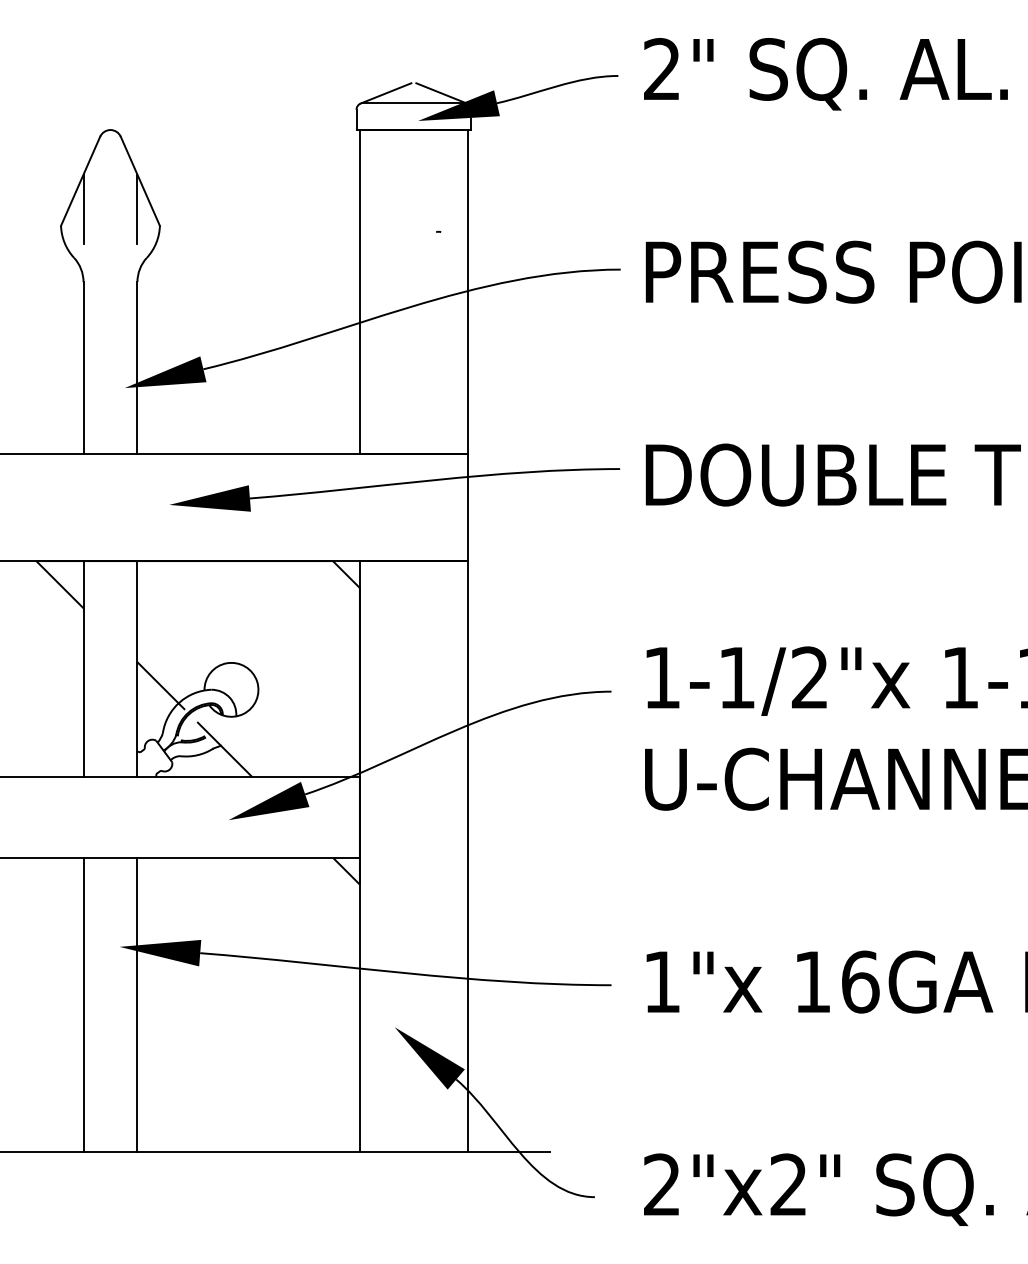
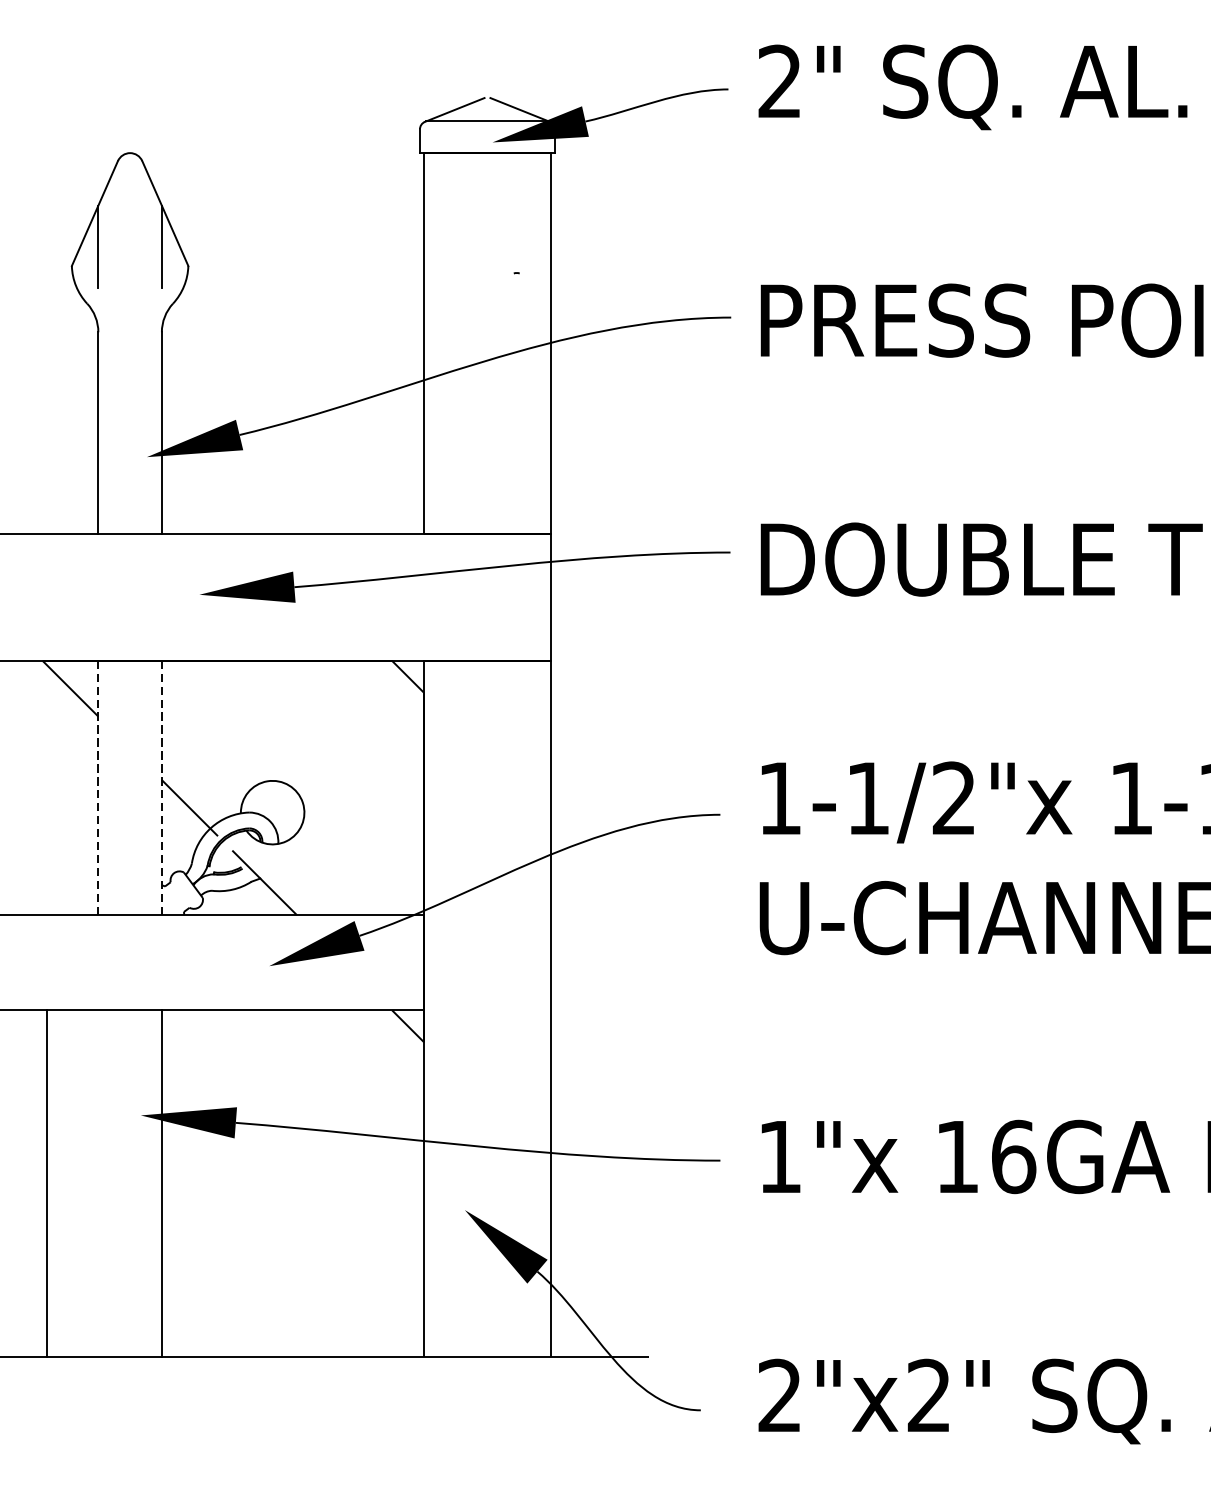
line: (83, 668) -> (98, 787), solid -> dashed
line: (137, 668) -> (161, 787), solid -> dashed
line: (83, 1004) -> (46, 1183), moved

